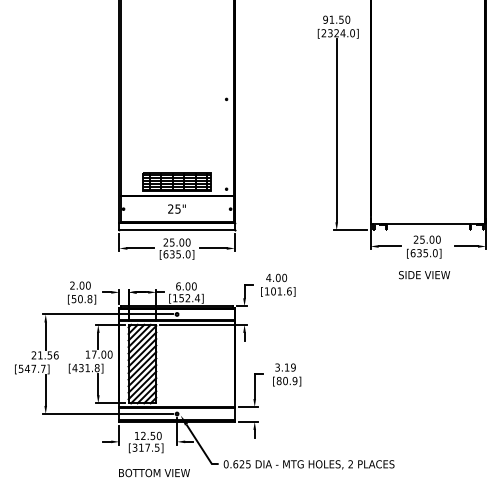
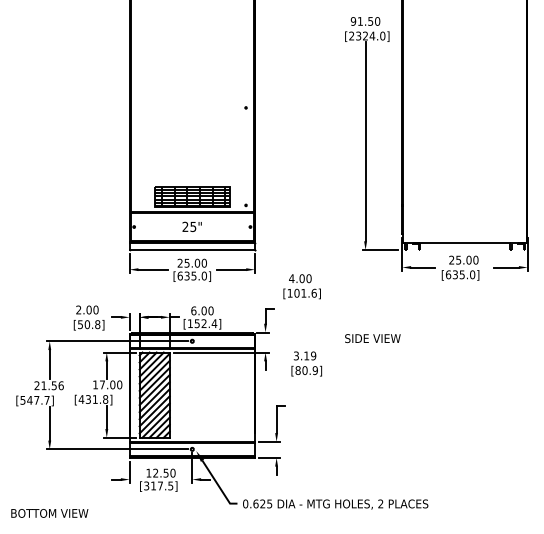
text: (424, 275) -> (372, 338), moved
text: (277, 285) -> (301, 286), moved
text: (286, 374) -> (306, 363), moved
text: (154, 473) -> (49, 513), moved

